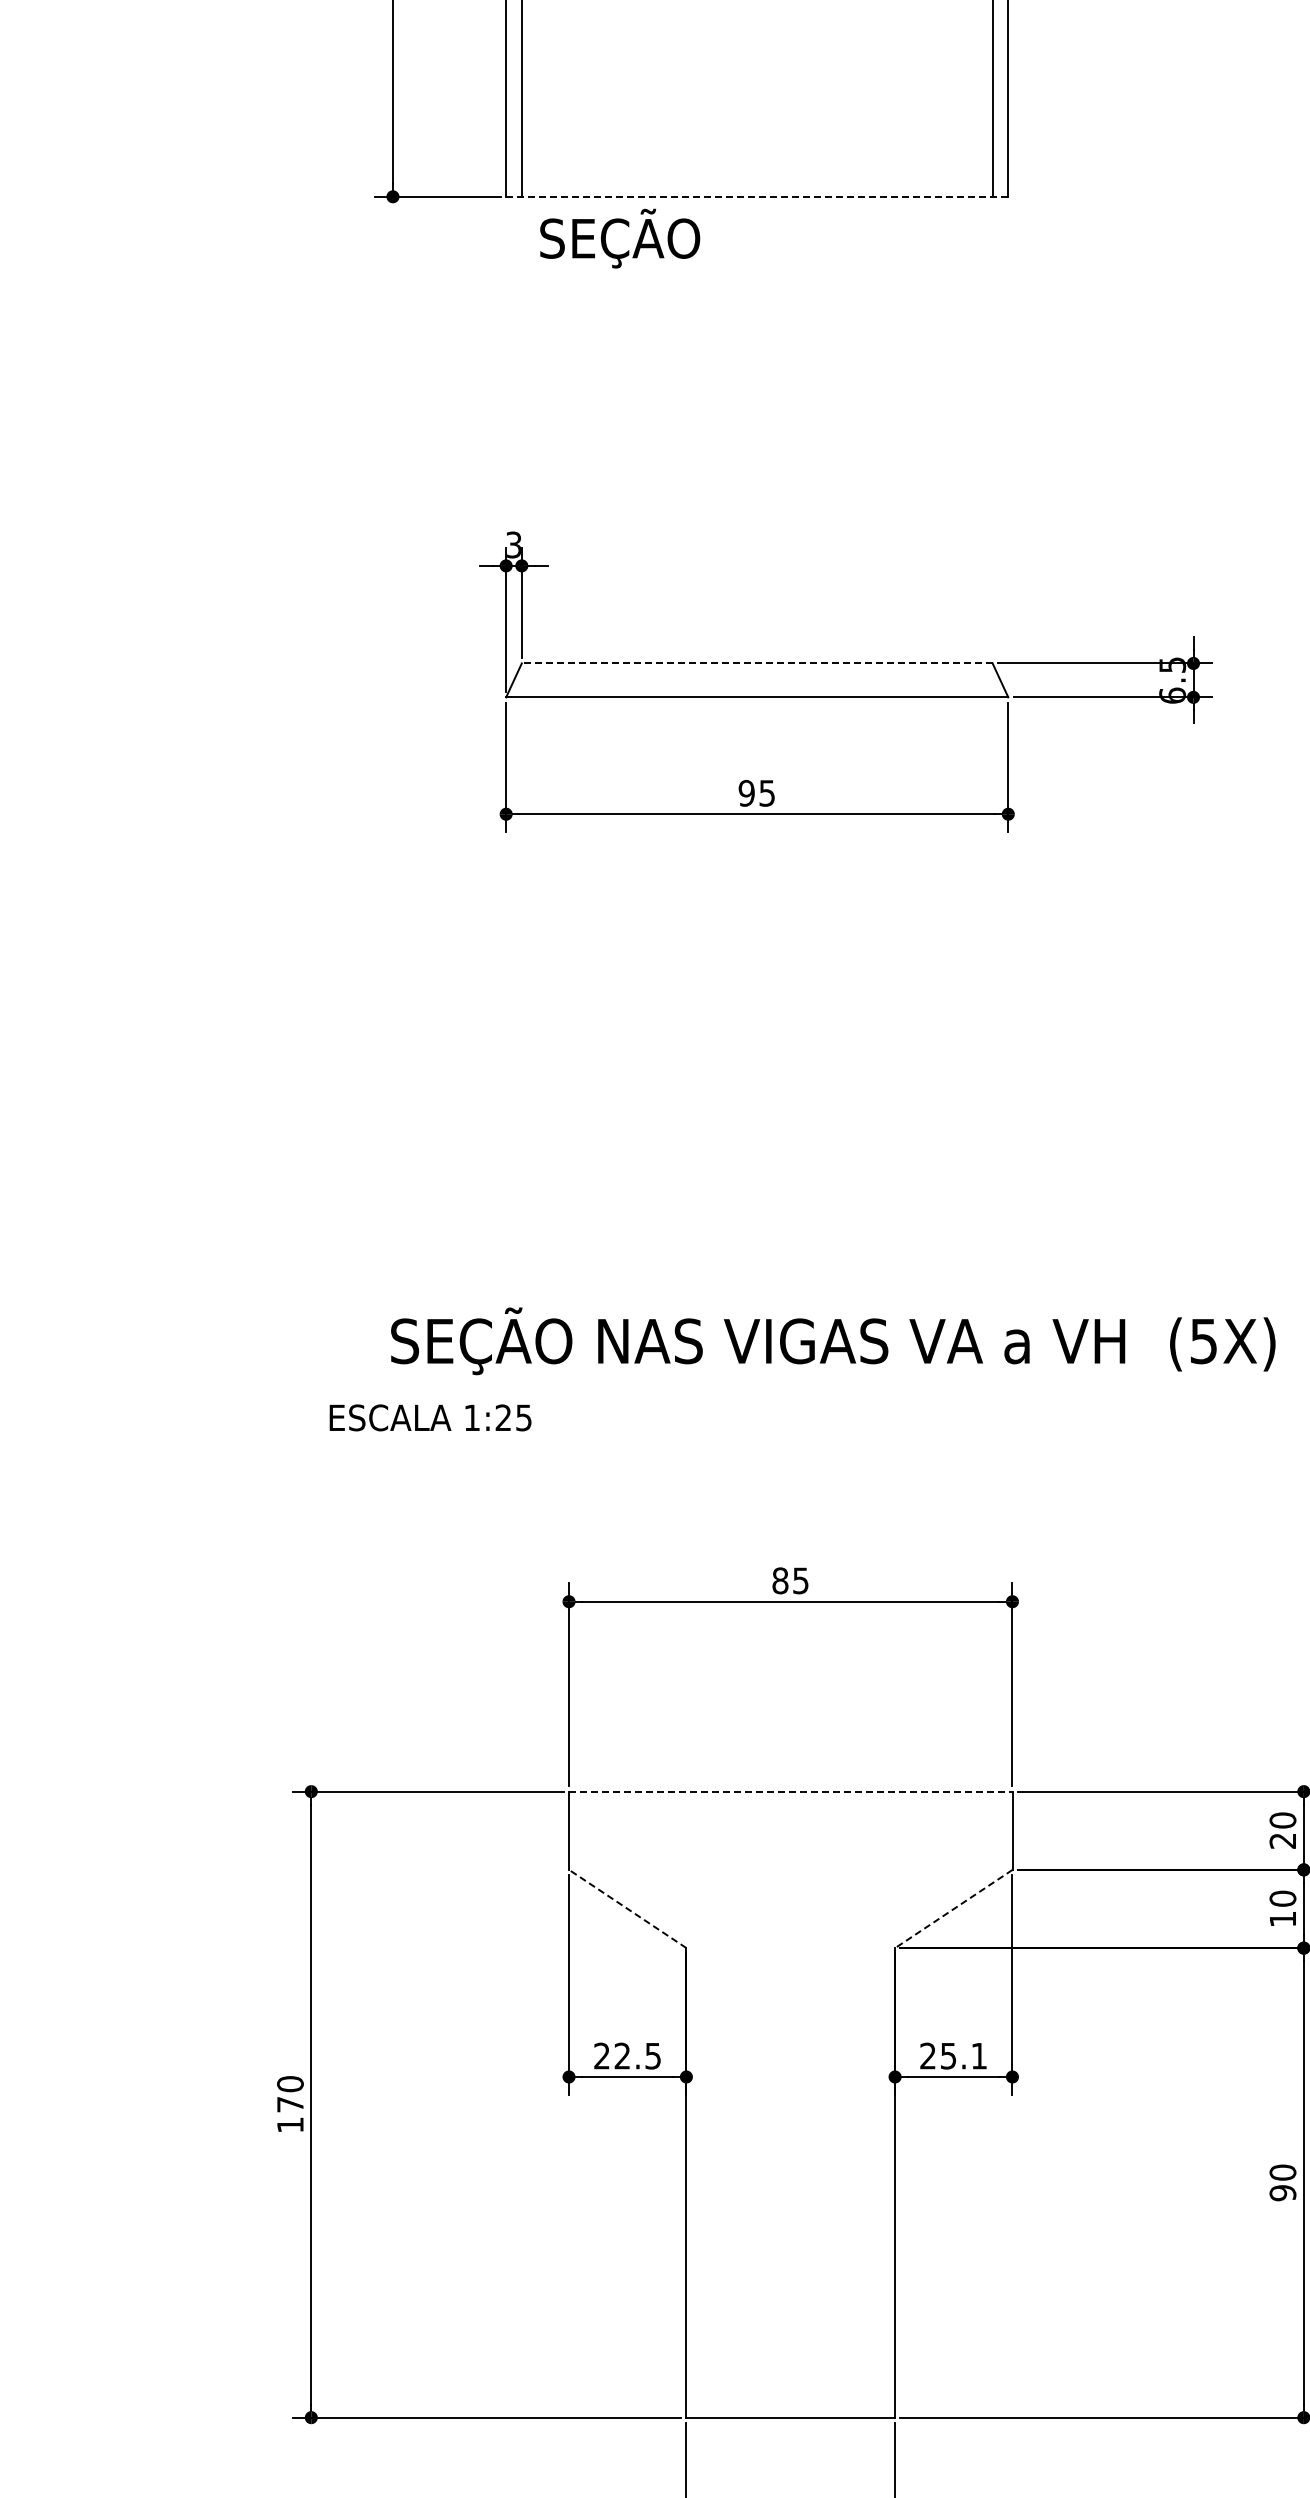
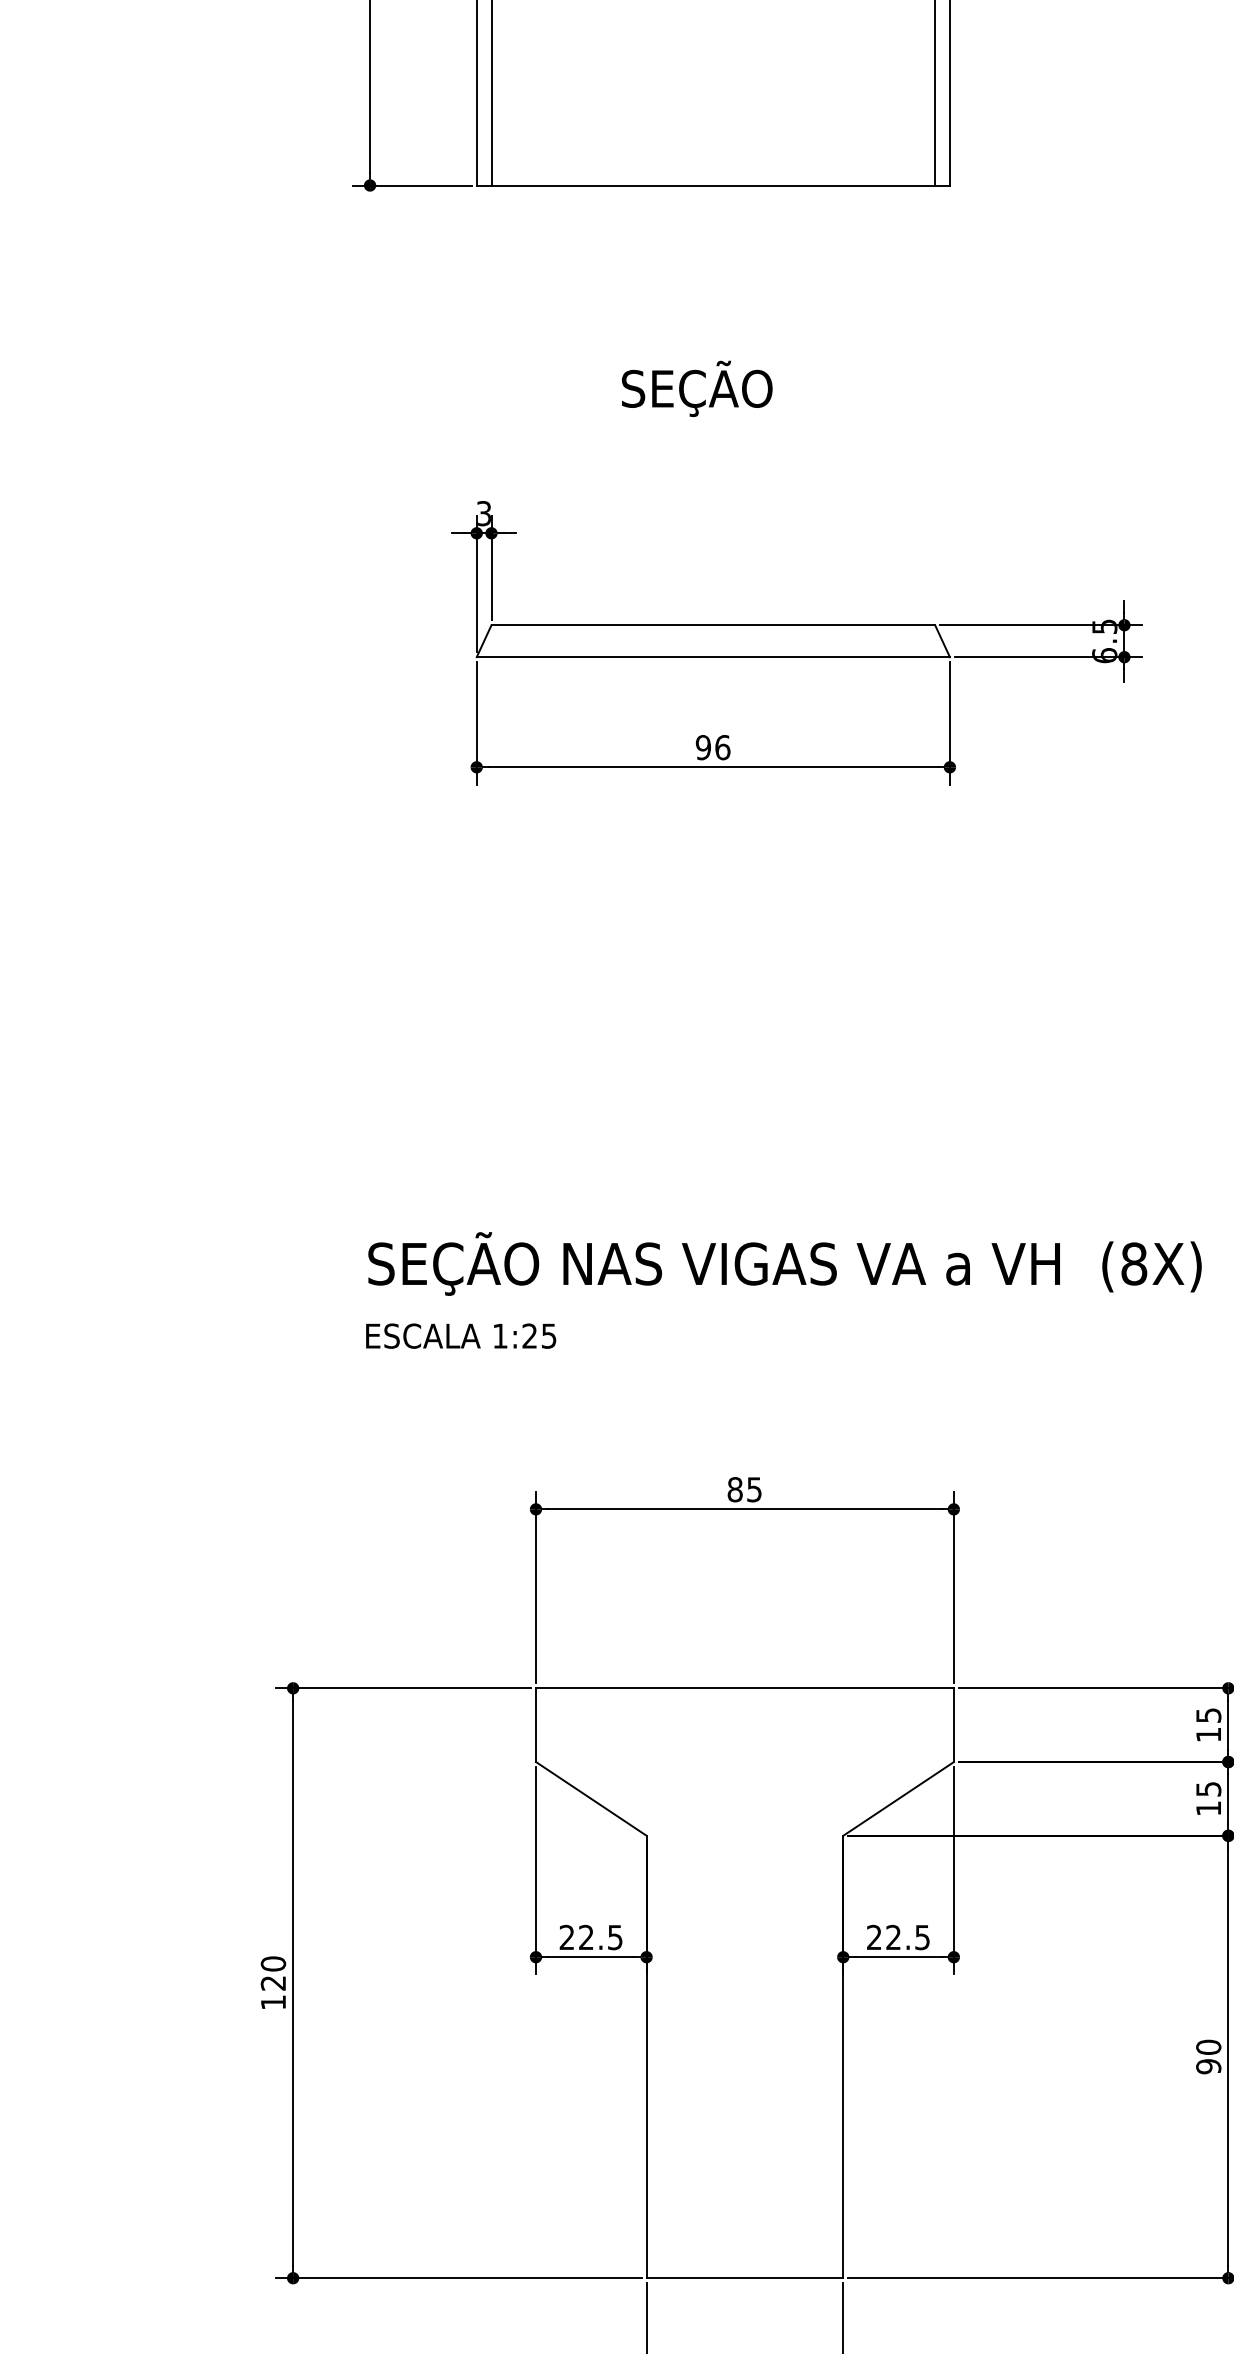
line: (756, 196) -> (712, 185), dashed -> solid
text: (620, 238) -> (697, 388), moved
line: (756, 663) -> (712, 625), dashed -> solid
text: (767, 792) -> (723, 746), 95 -> 96
text: (1203, 1341) -> (1133, 1264), (5X) -> (8X)
text: (430, 1417) -> (461, 1335), moved
line: (790, 1791) -> (744, 1688), dashed -> solid
text: (1282, 1830) -> (1208, 1724), 20 -> 15
text: (1282, 1898) -> (1208, 1789), 10 -> 15
line: (627, 1909) -> (591, 1799), dashed -> solid
line: (953, 1909) -> (898, 1799), dashed -> solid
text: (963, 2055) -> (907, 1936), 25.1 -> 22.5
text: (290, 2104) -> (273, 1983), 170 -> 120

